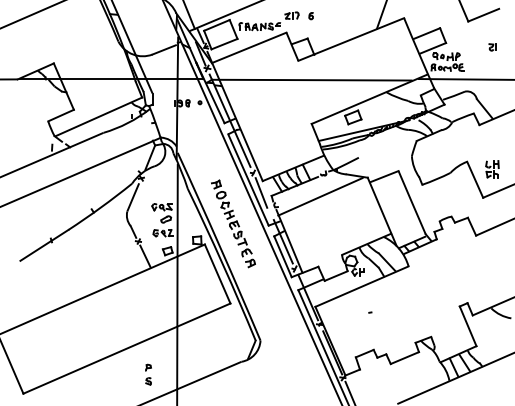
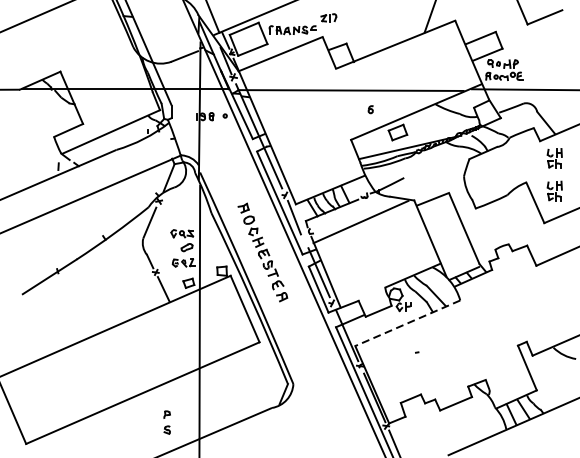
part: (310, 16) -> (370, 110), moved
part: (492, 47) -> (554, 53), removed
part: (492, 140) -> (554, 158), added
line: (362, 286) -> (408, 323), solid -> dashed

